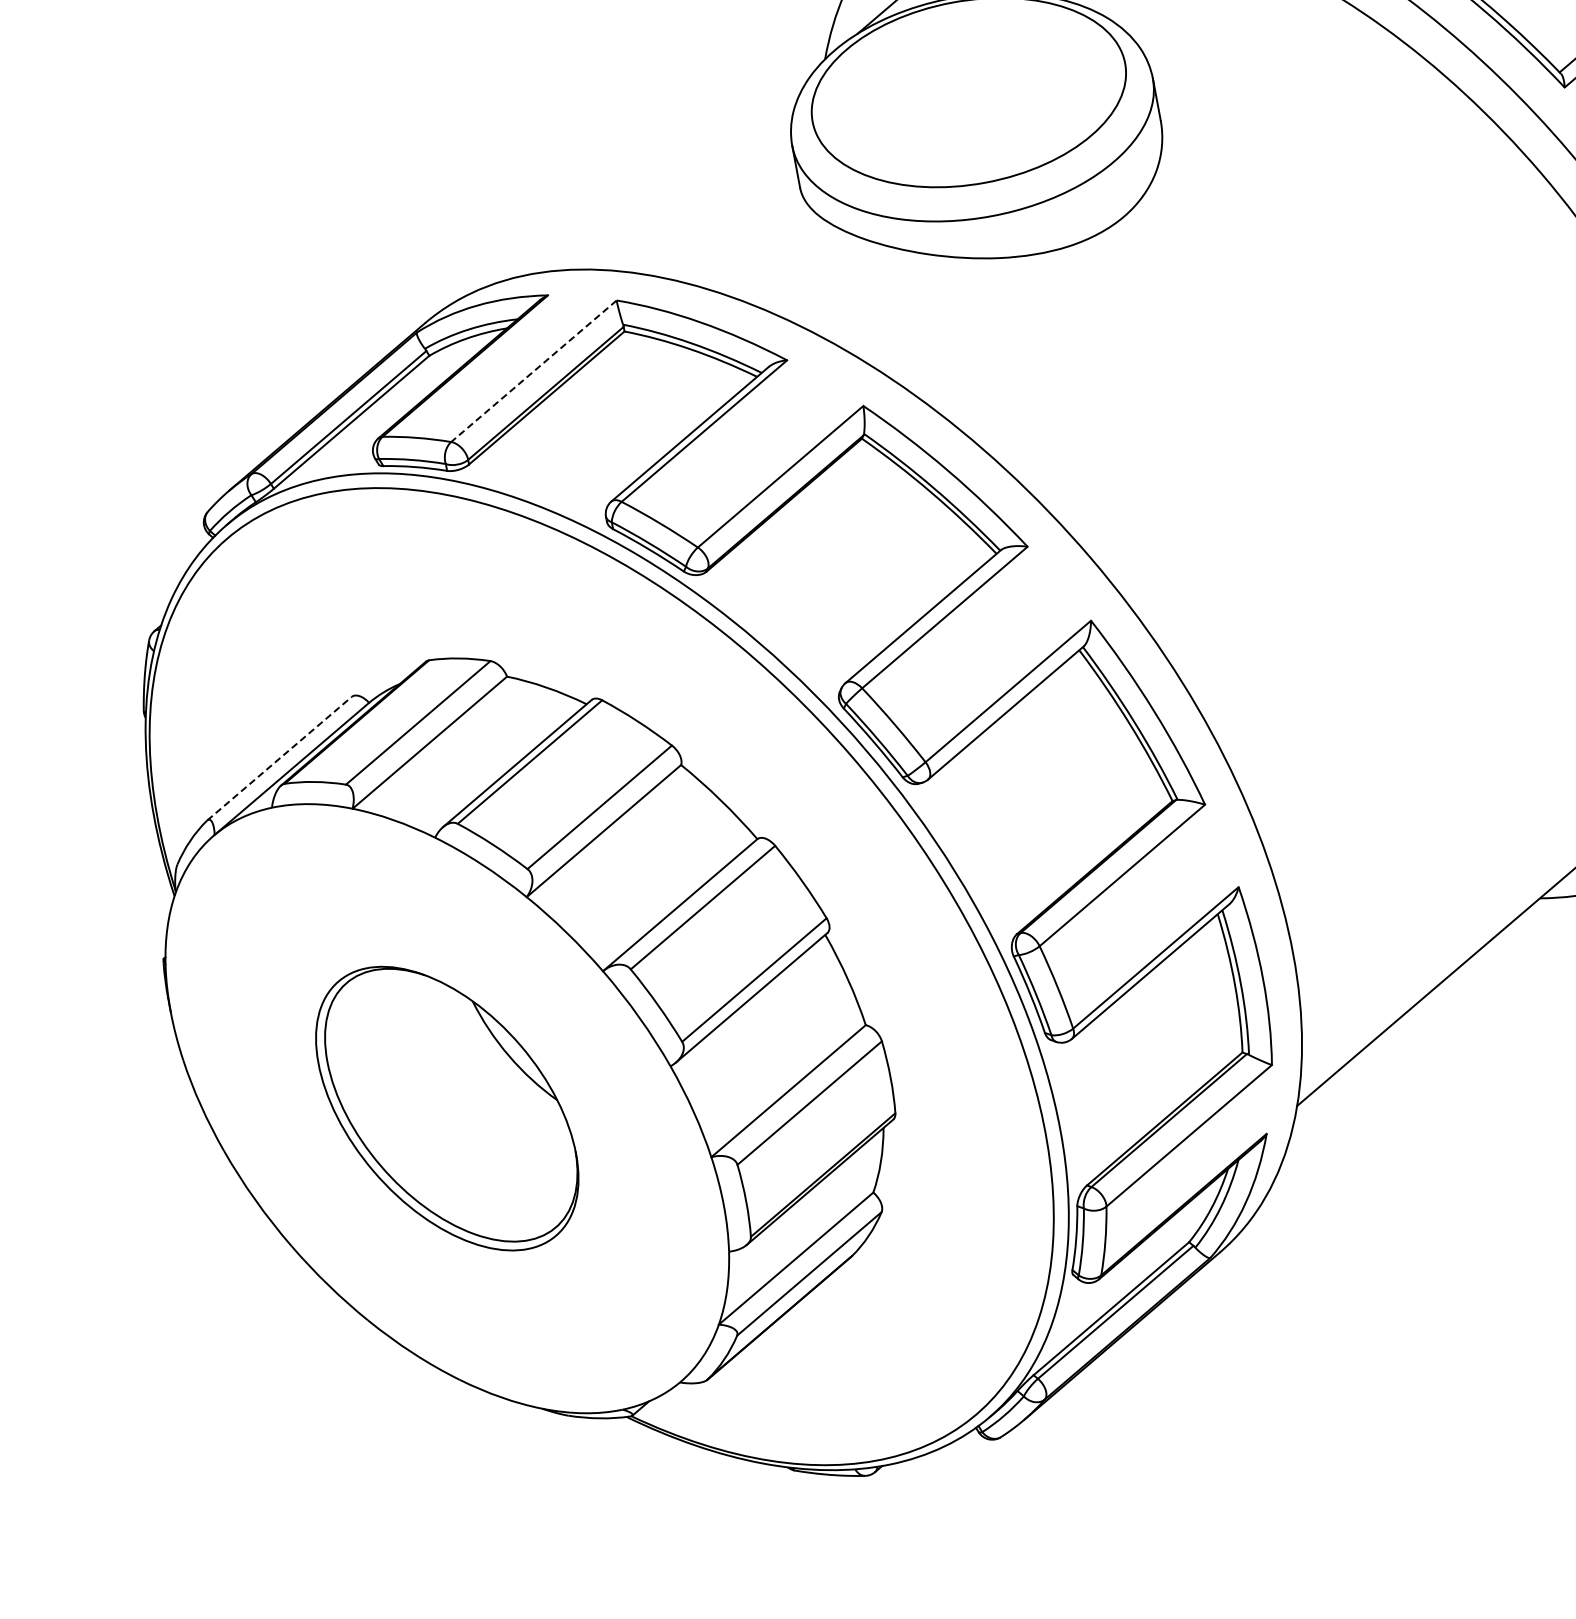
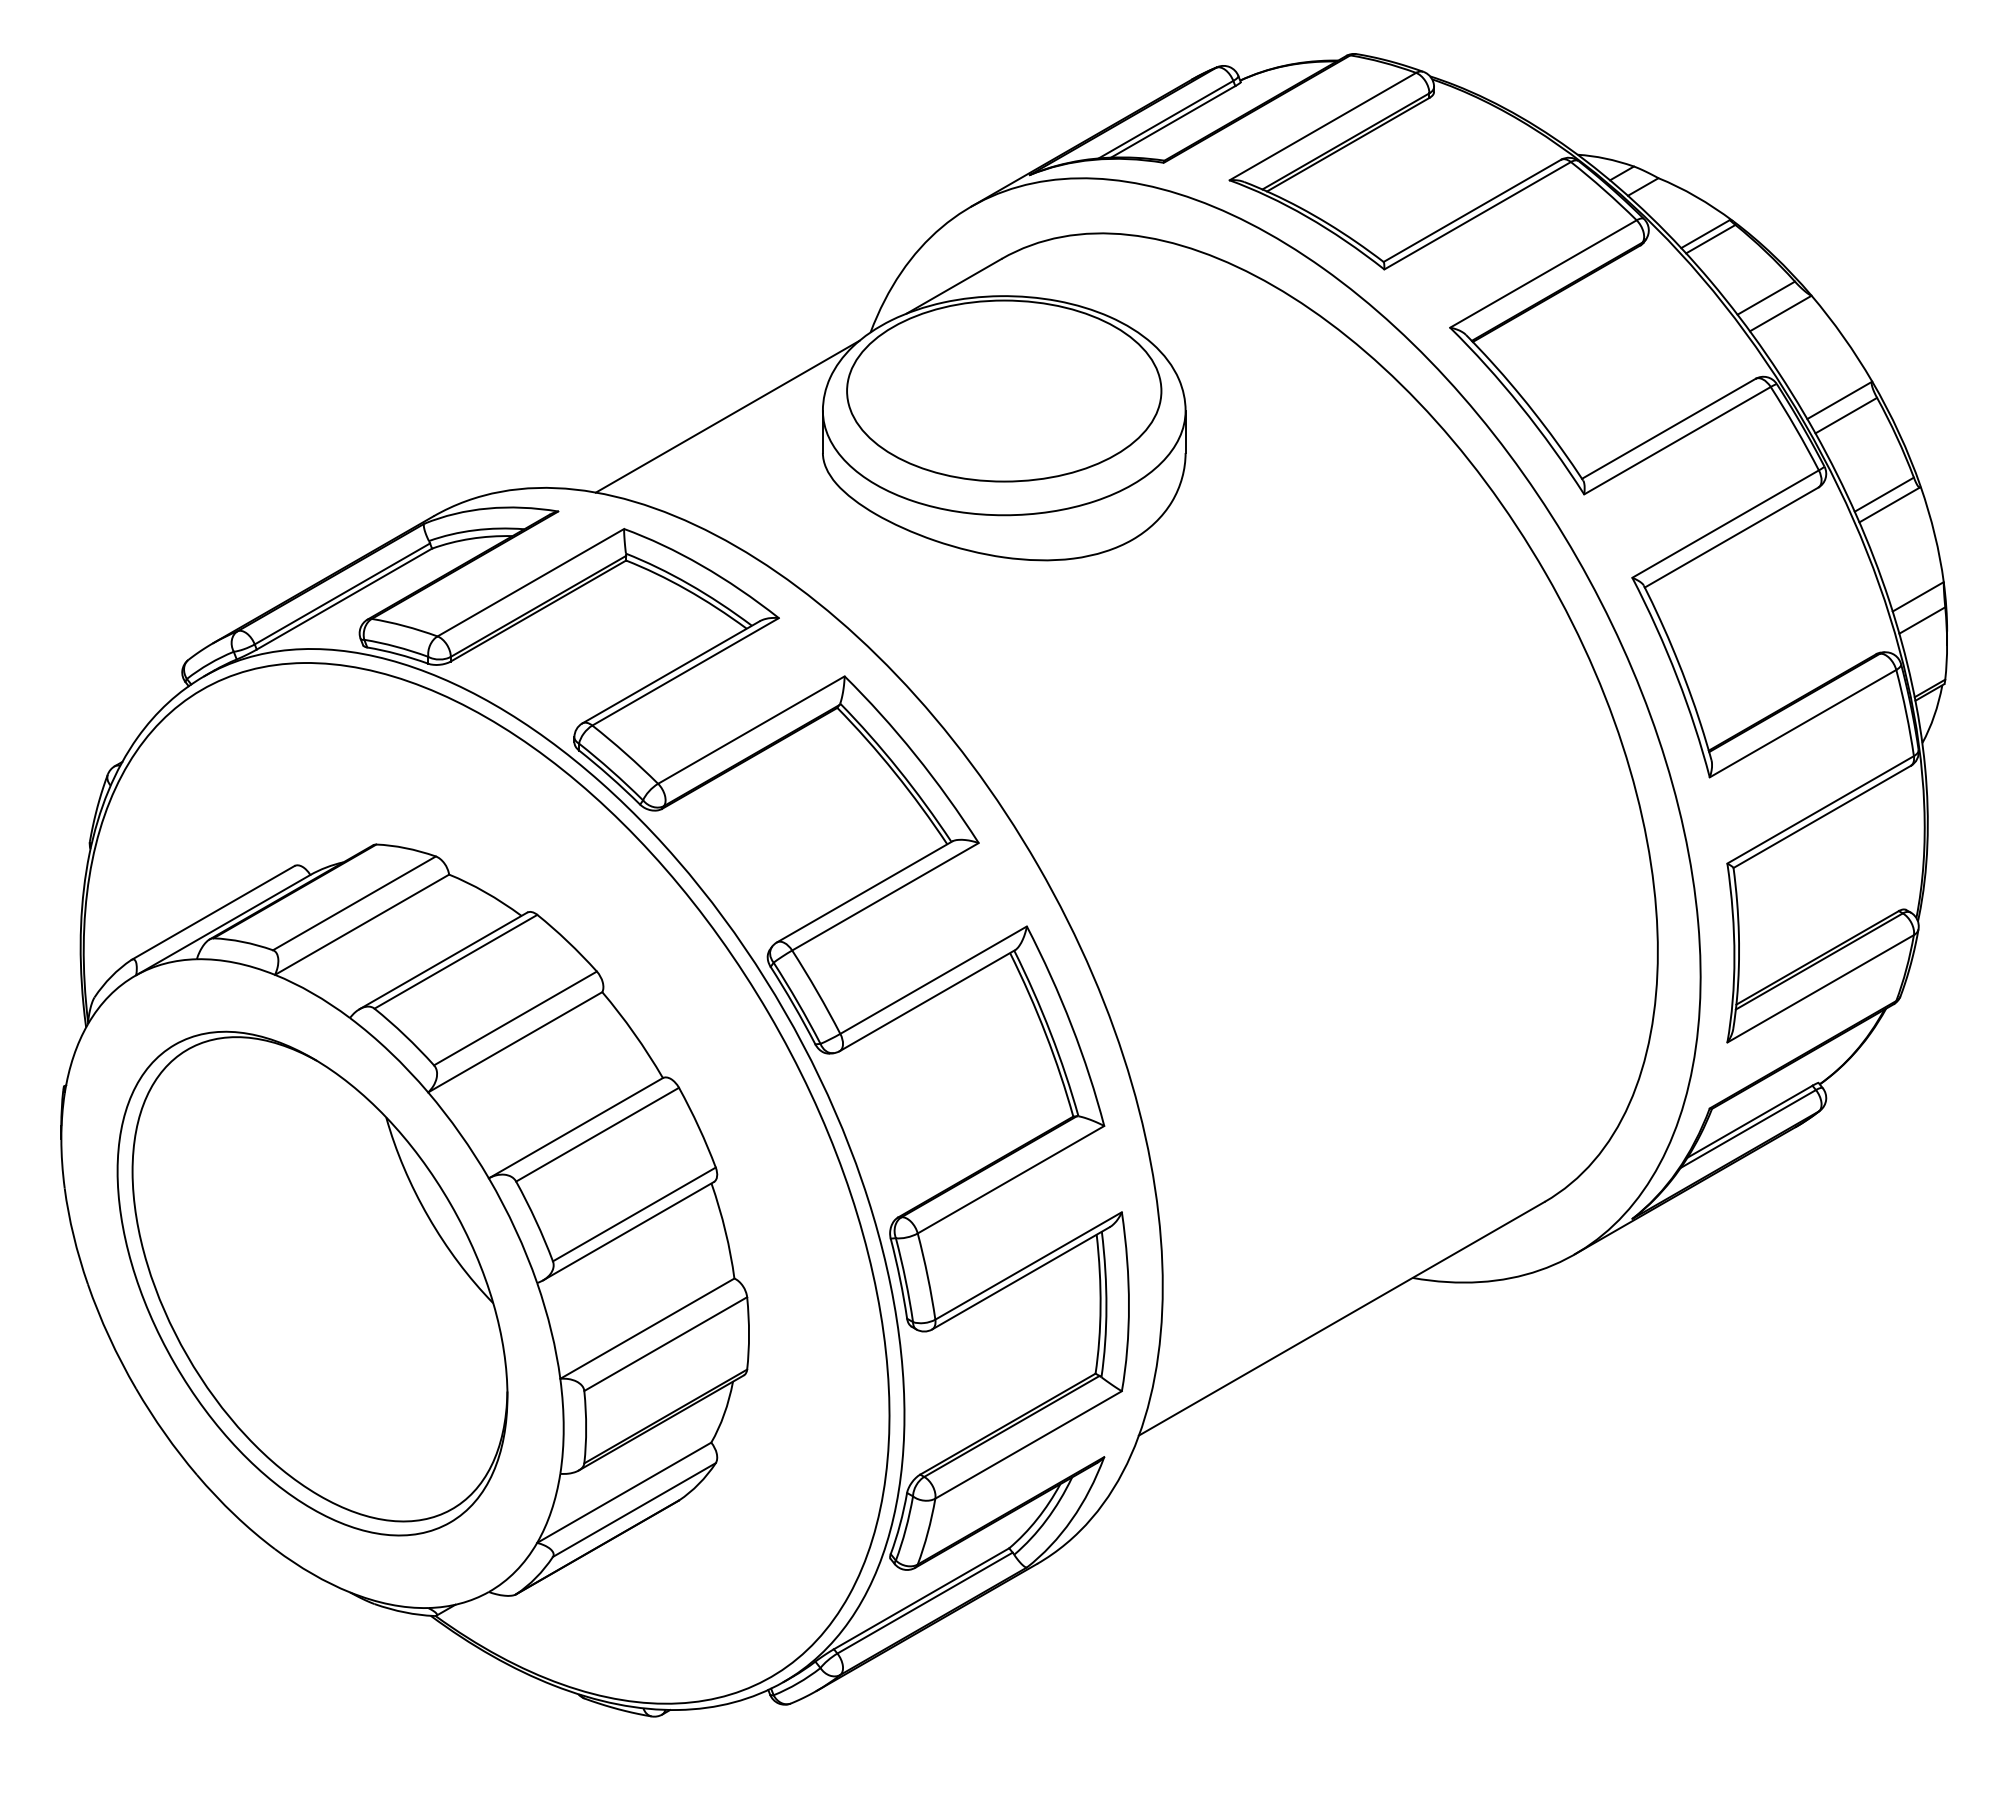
line: (698, 169) -> (727, 416), added
line: (533, 371) -> (530, 582), dashed -> solid
line: (279, 758) -> (213, 912), dashed -> solid
part: (447, 1108) -> (312, 1283), size x1.67

